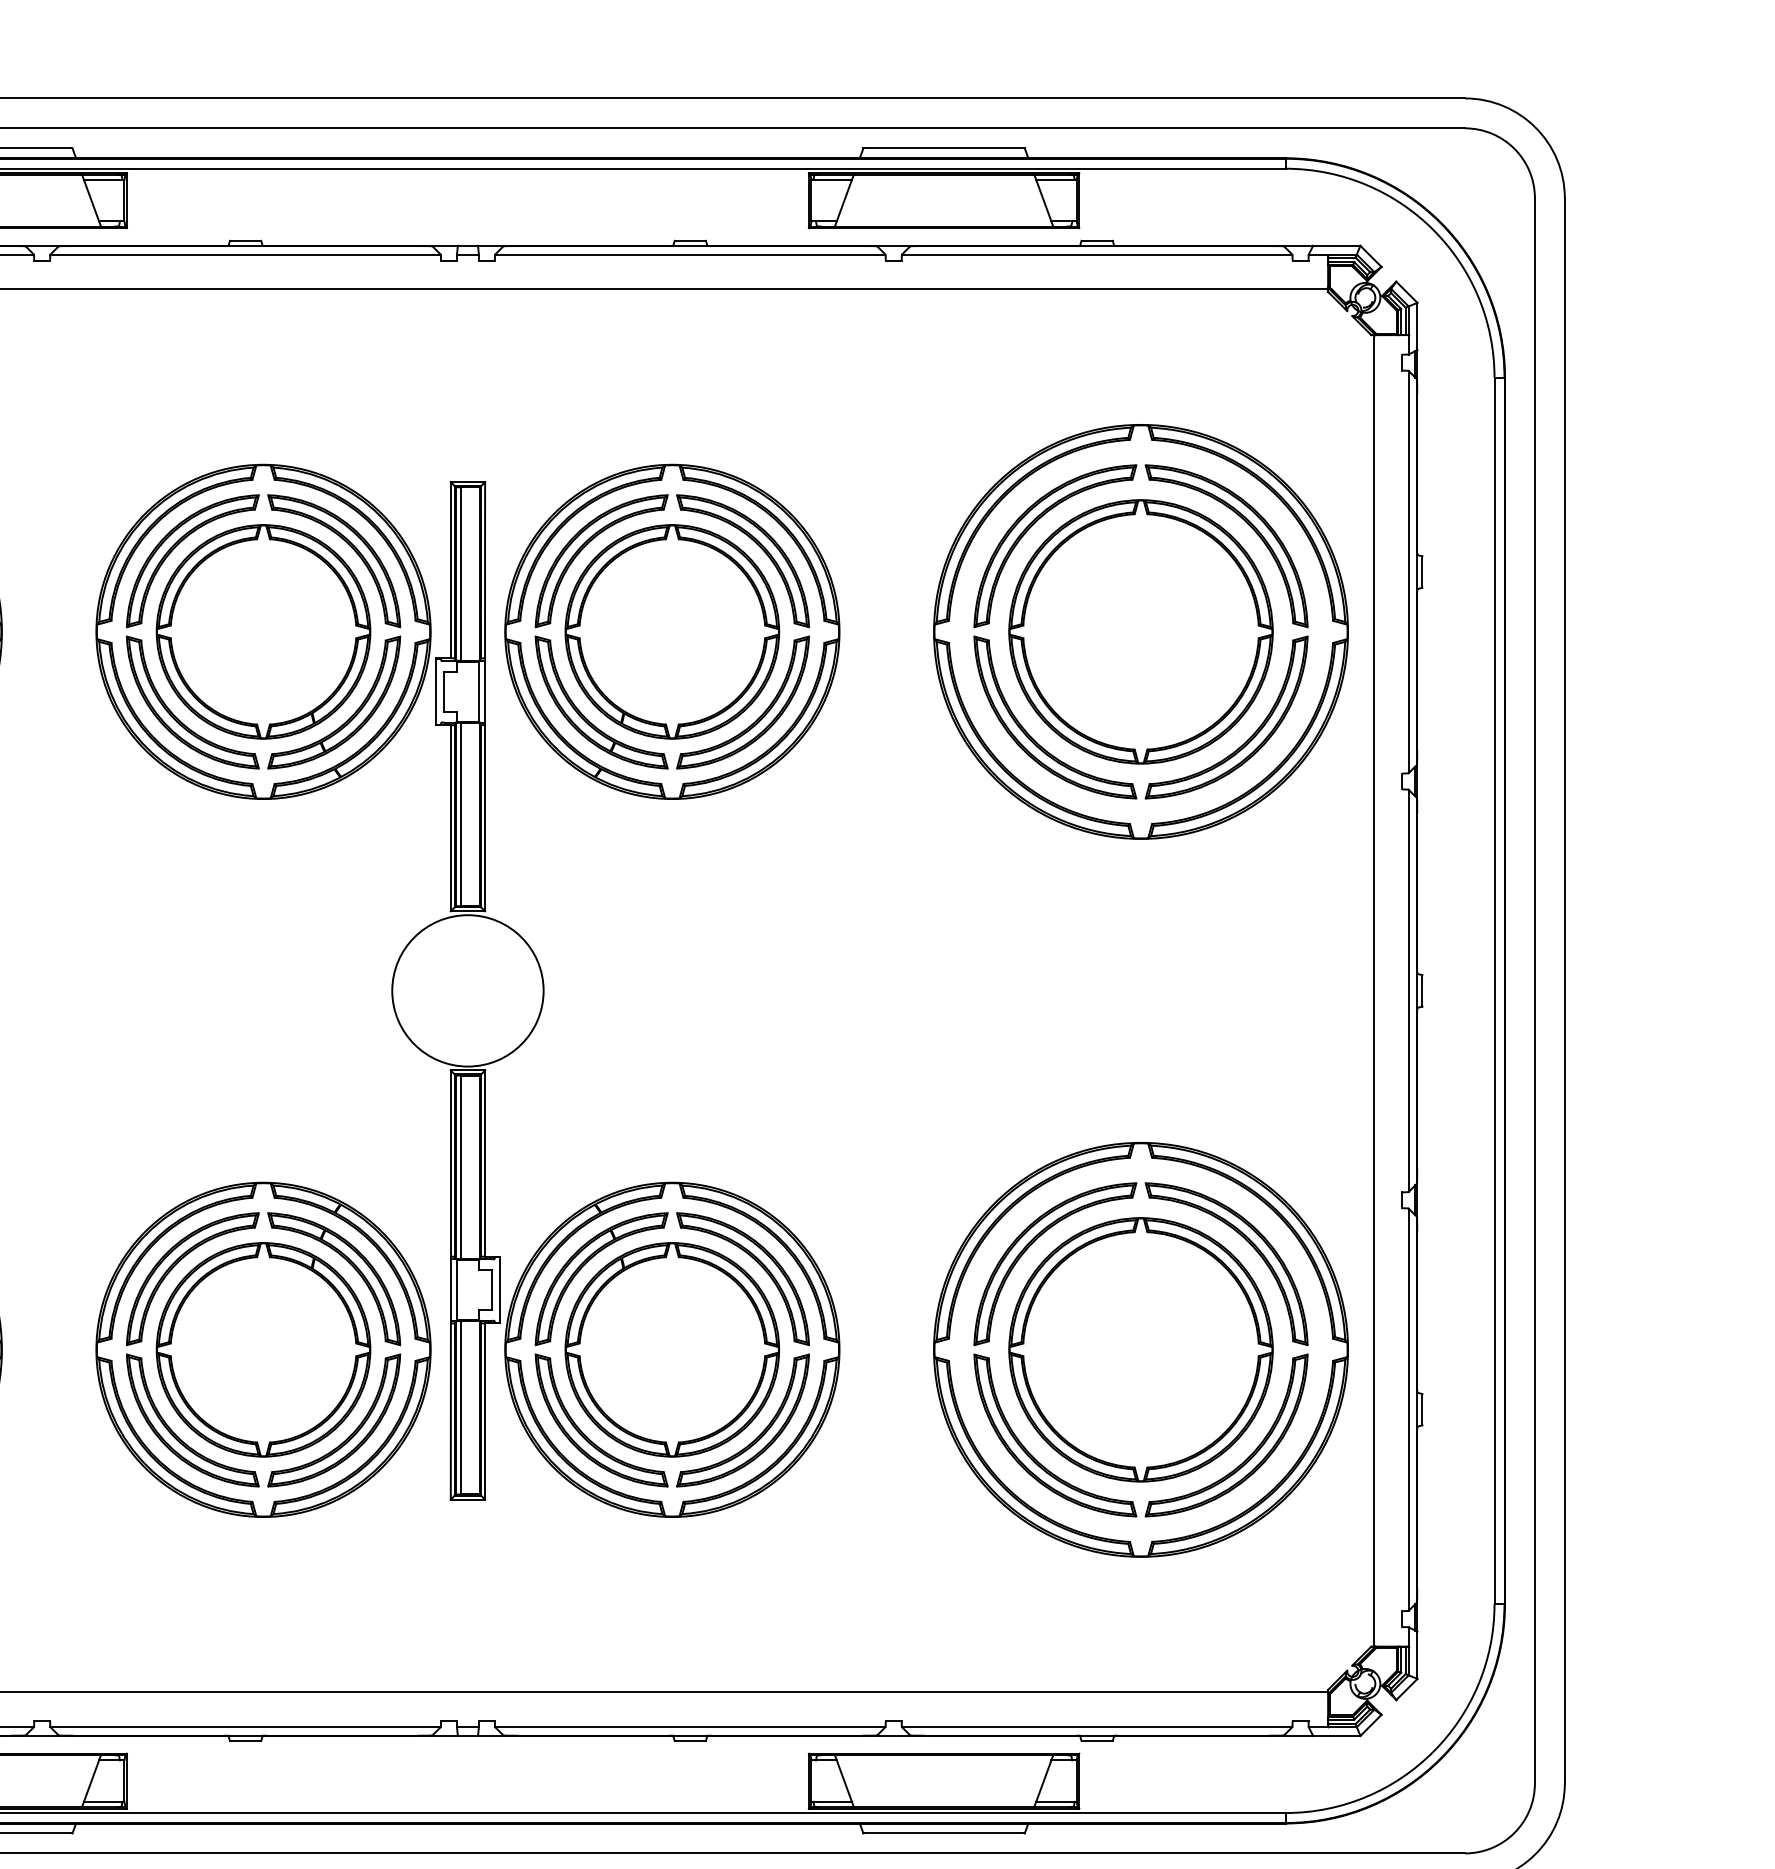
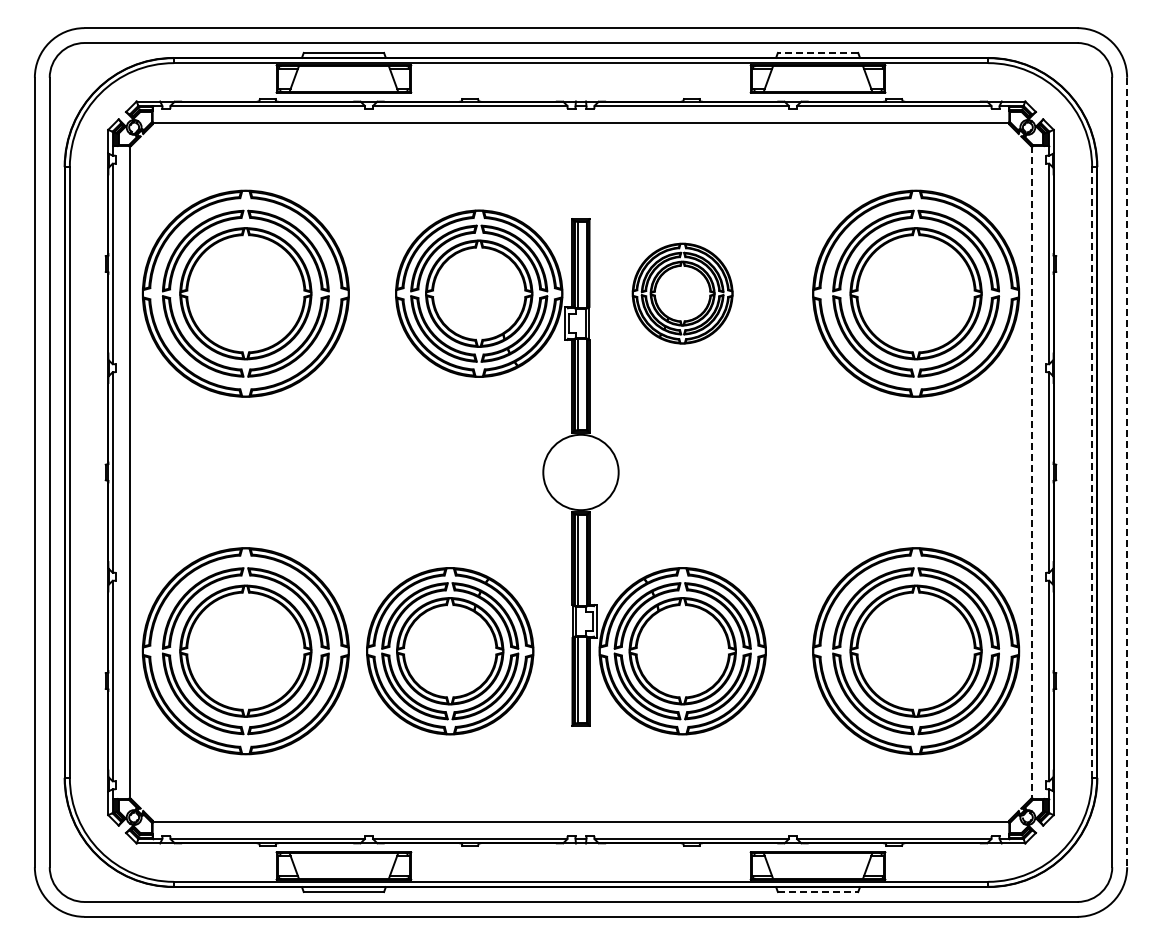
line: (942, 147) -> (817, 52), solid -> dashed
part: (671, 631) -> (682, 293), size x0.6
line: (1374, 990) -> (1032, 472), solid -> dashed
line: (1495, 990) -> (1092, 472), solid -> dashed
line: (1565, 990) -> (1127, 472), solid -> dashed
part: (264, 1350) -> (450, 651), moved
line: (944, 1834) -> (818, 892), solid -> dashed

